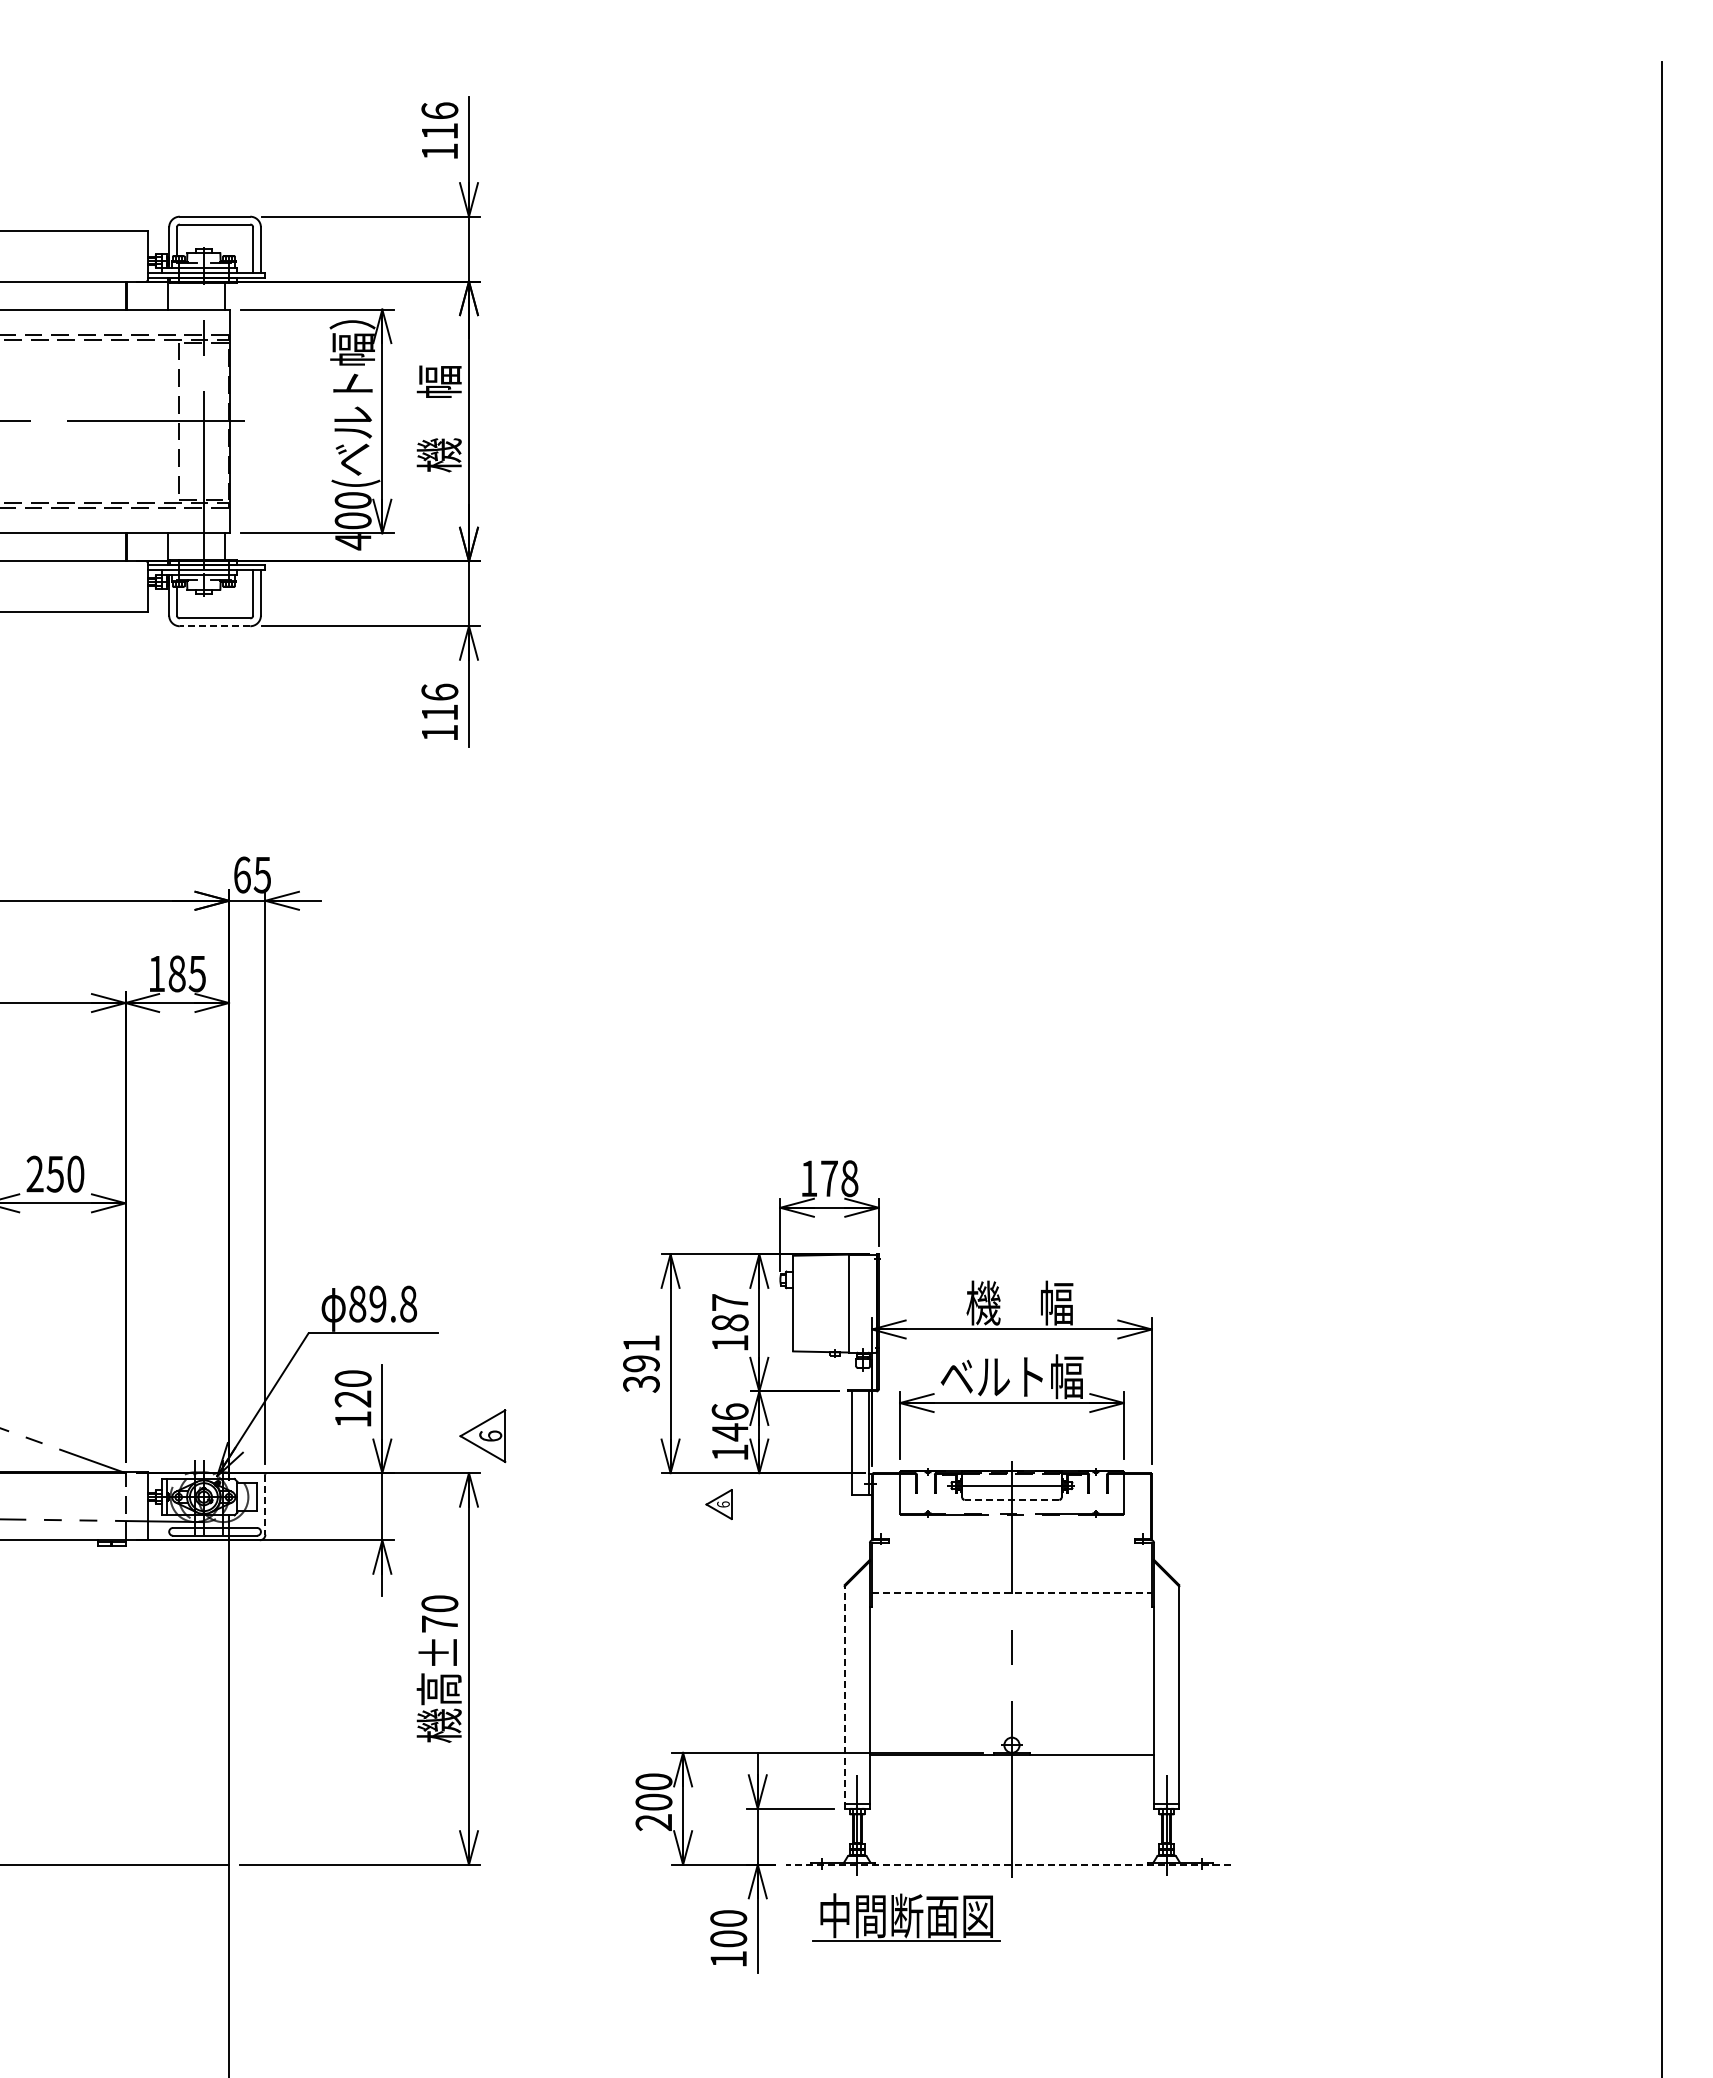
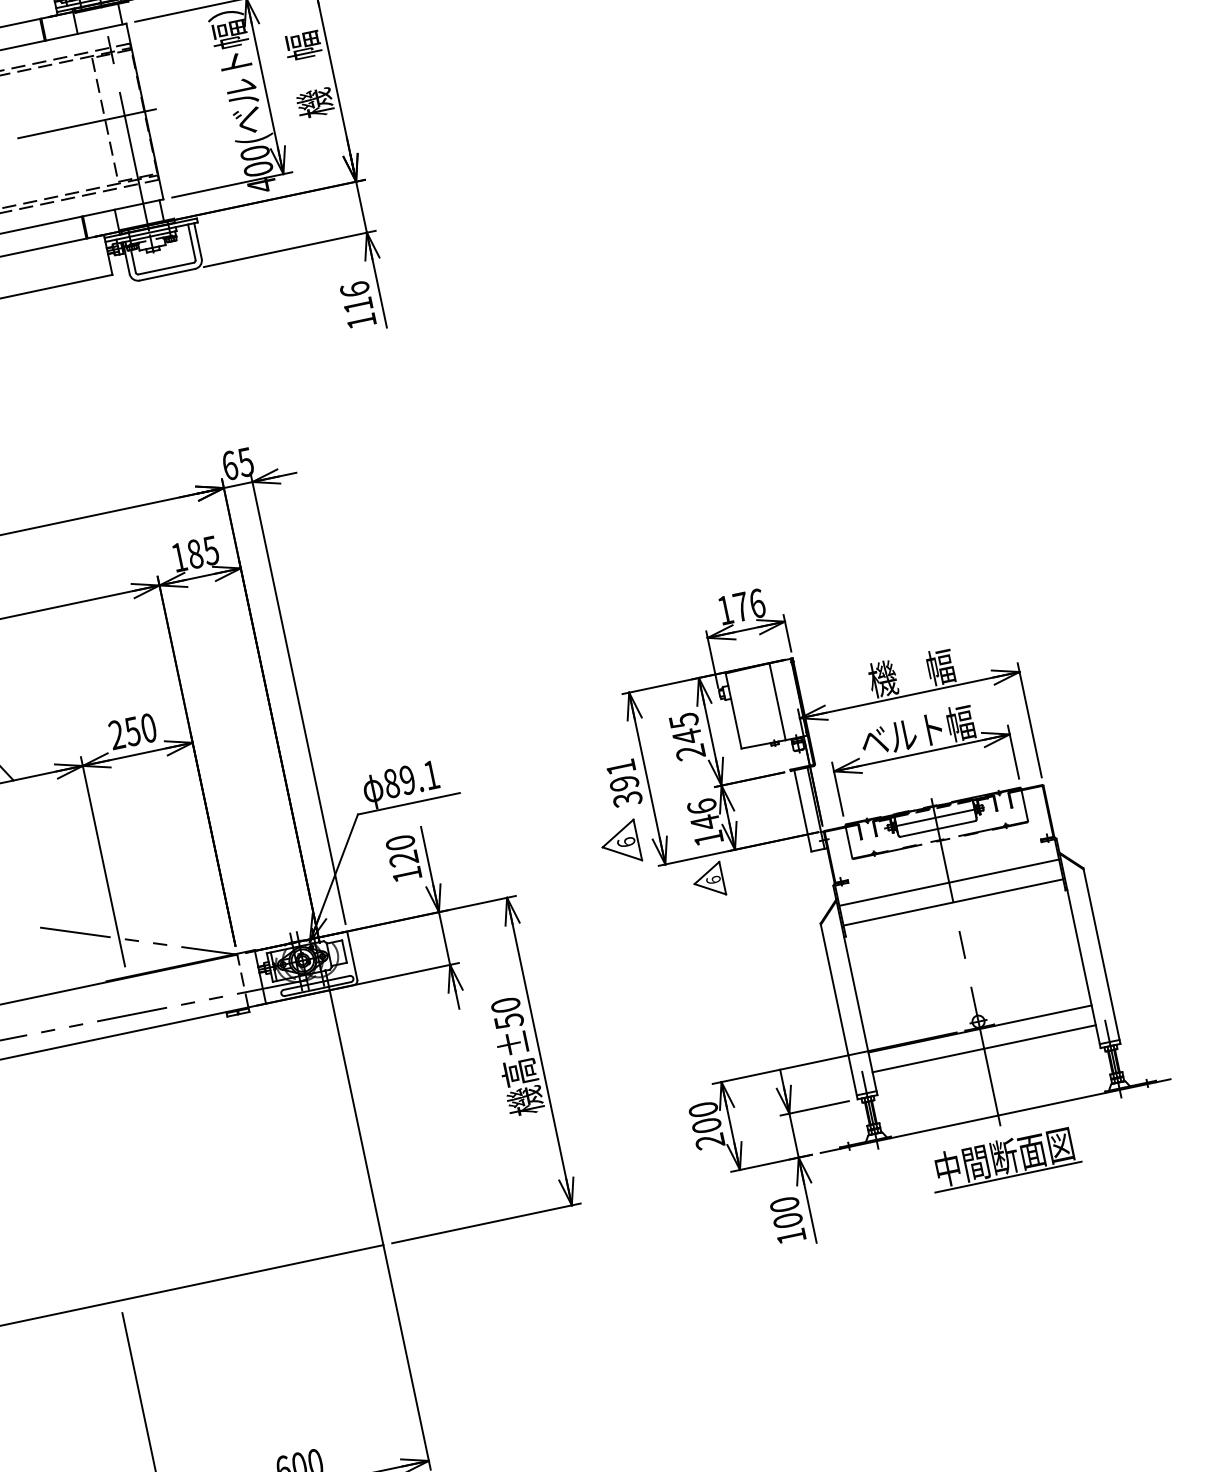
line: (214, 626) -> (167, 275), dashed -> solid
text: (849, 1178) -> (757, 603), 178 -> 176
text: (408, 1303) -> (431, 774), 89.8 -> 89.1
text: (729, 1322) -> (686, 736), 187 -> 245
part: (482, 1436) -> (619, 844), moved
line: (1011, 1499) -> (937, 828), dashed -> solid
line: (265, 1504) -> (352, 956), dashed -> solid
part: (718, 1504) -> (708, 881), size x1.43
line: (1011, 1568) -> (948, 882), added
line: (1011, 1593) -> (953, 902), dashed -> solid
text: (440, 1624) -> (509, 1021), ±70 -> ±50
line: (844, 1696) -> (838, 1011), dashed -> solid
line: (1011, 1779) -> (983, 1048), added
line: (1008, 1864) -> (995, 1115), dashed -> solid
part: (906, 1917) -> (1004, 1158), moved

